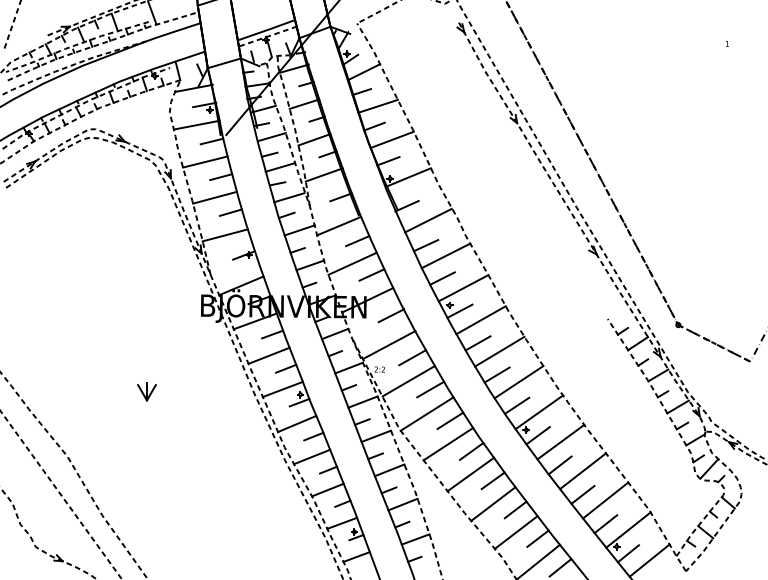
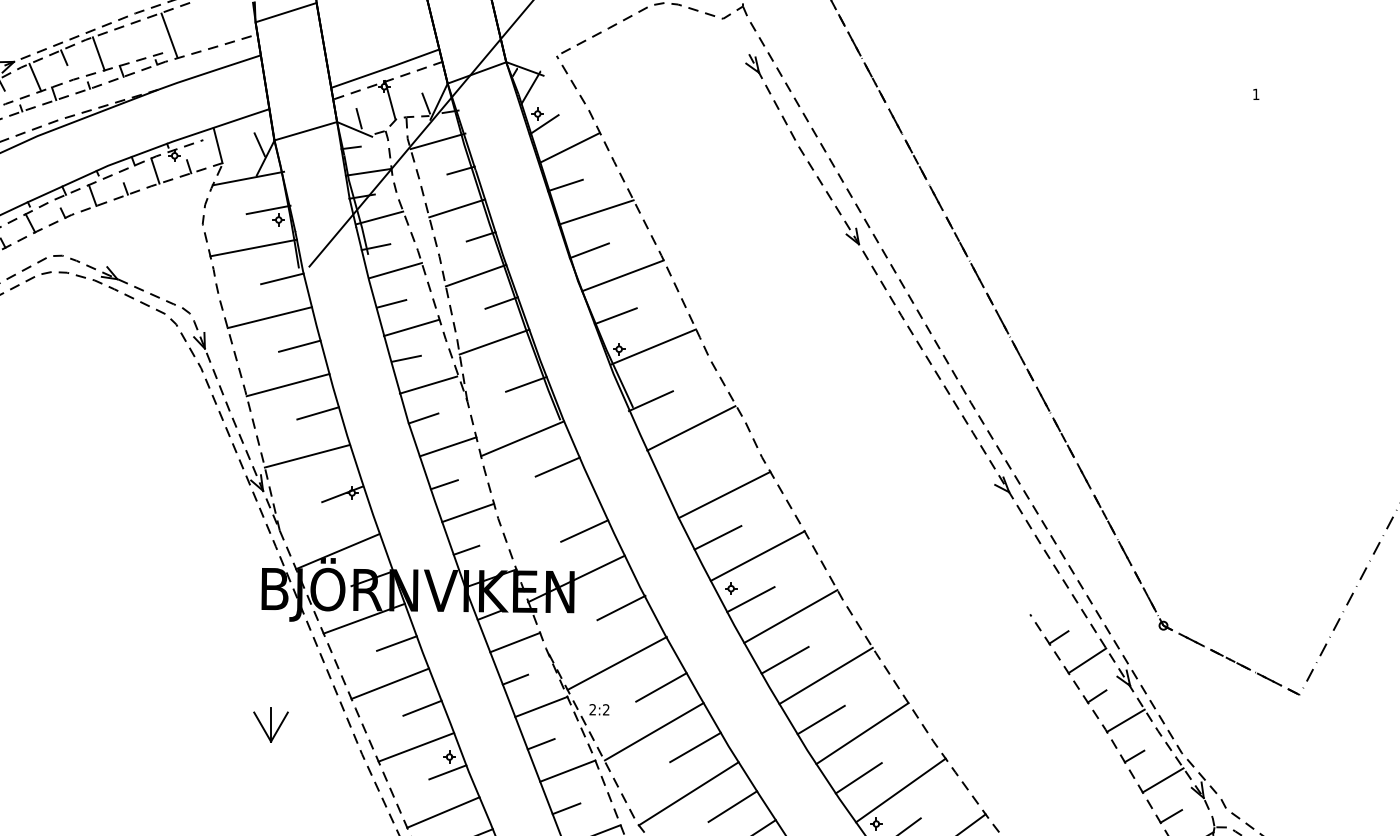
line: (425, 245) -> (685, 475), removed
line: (352, 263) -> (547, 509), removed
part: (146, 391) -> (270, 724), moved

